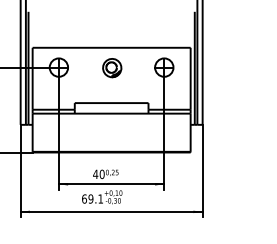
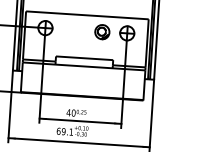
part: (112, 68) -> (102, 32), moved

